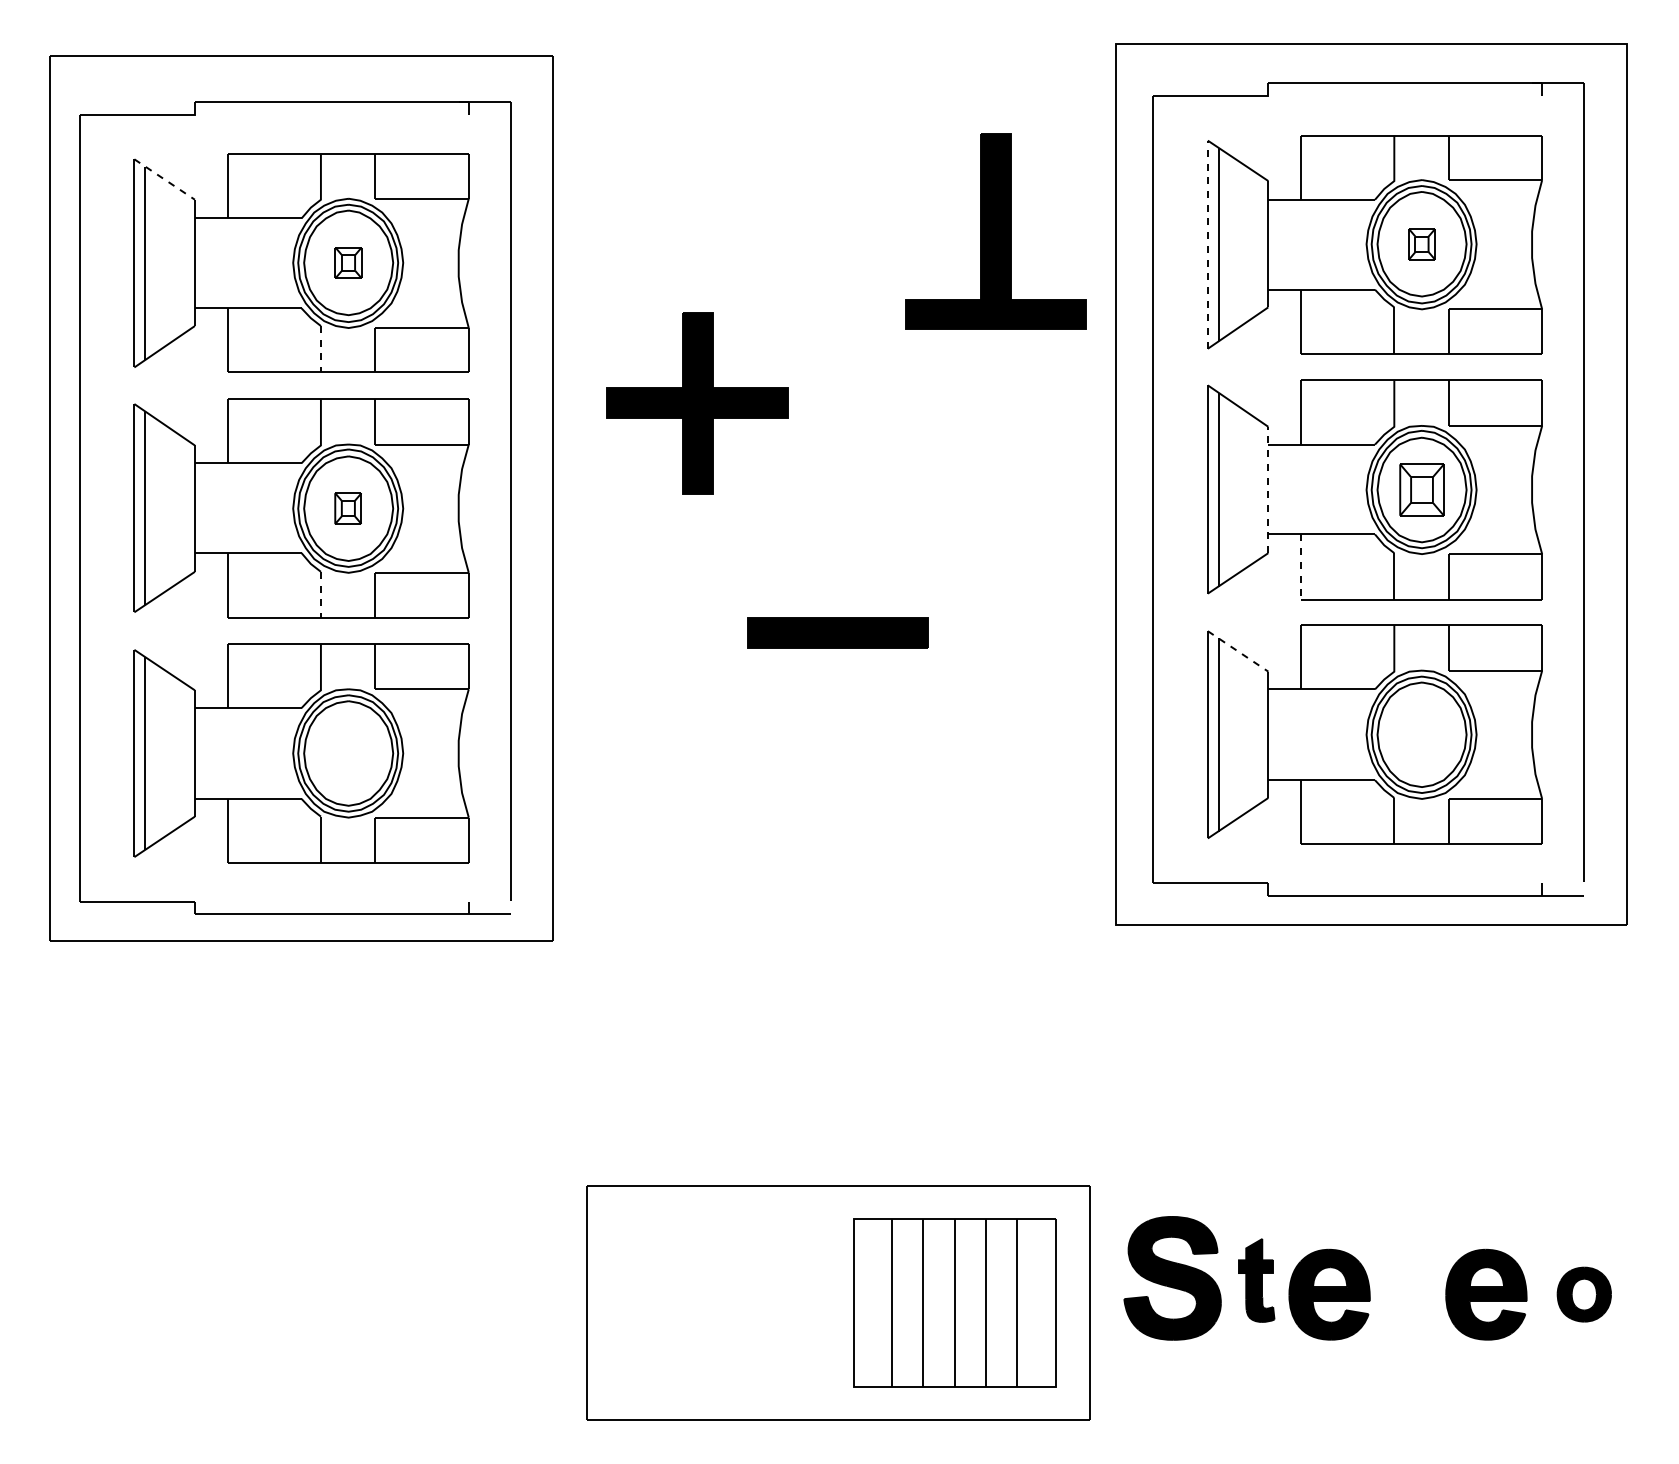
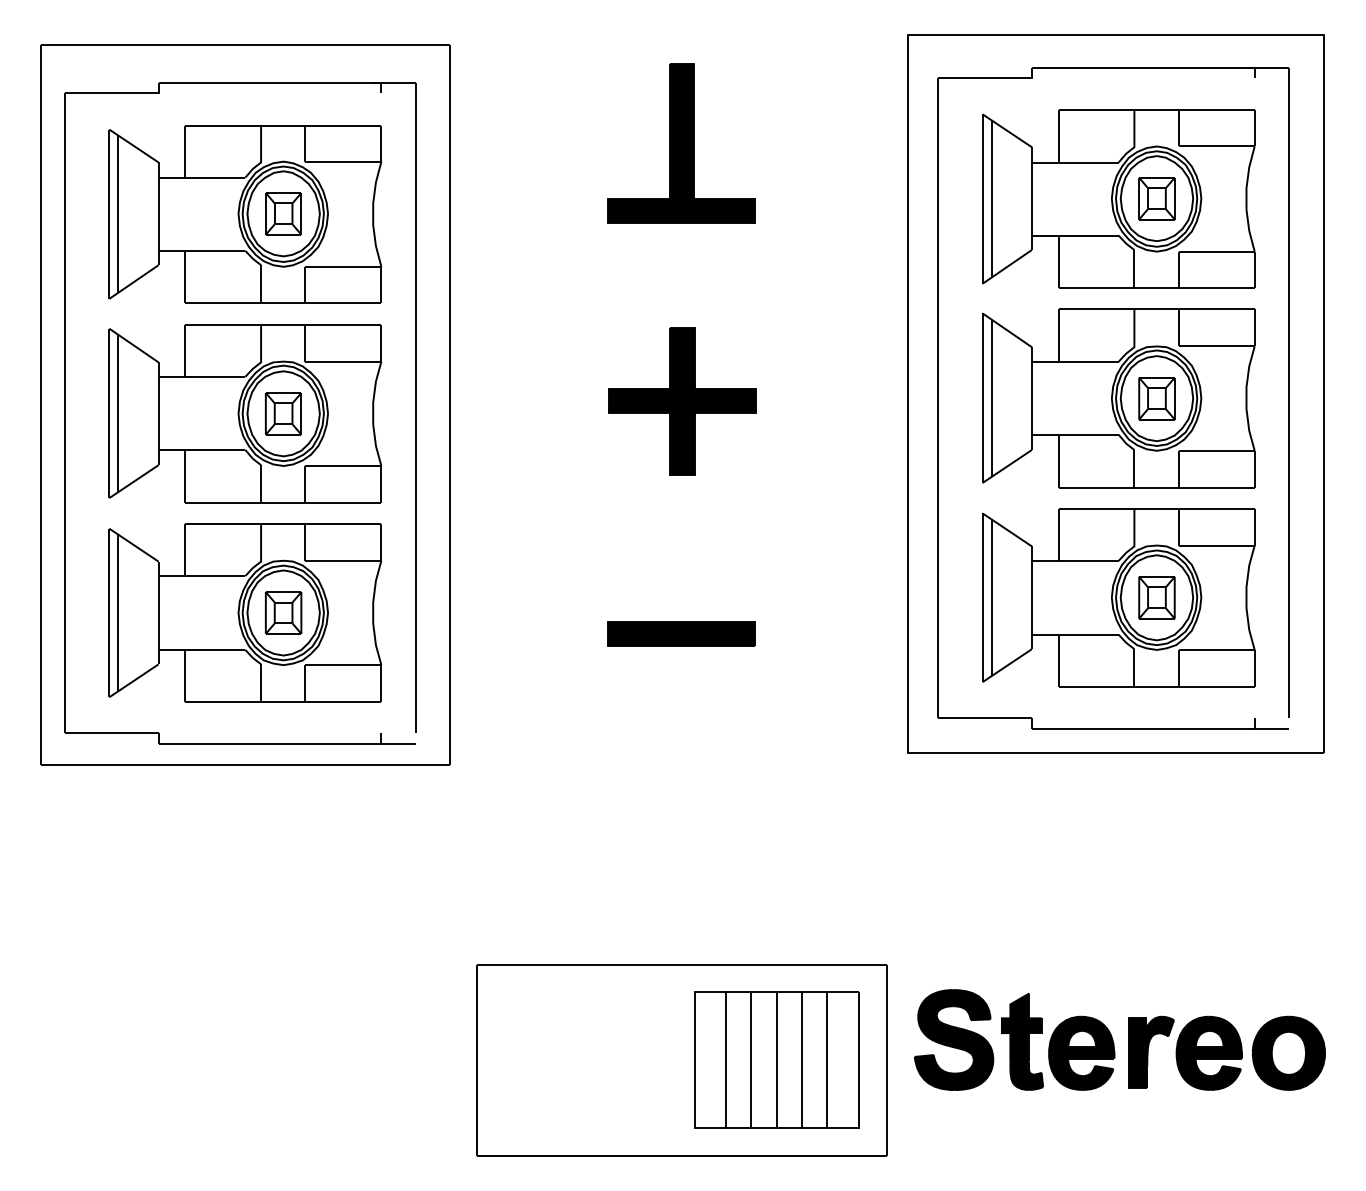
line: (165, 179) -> (134, 145), dashed -> solid
part: (995, 231) -> (681, 143), moved
line: (1207, 244) -> (982, 198), dashed -> solid
part: (1421, 244) -> (1156, 198), size x1.67
part: (348, 262) -> (283, 213), size x1.67
line: (320, 349) -> (260, 284), dashed -> solid
part: (697, 403) -> (682, 401), moved
line: (1268, 489) -> (1032, 398), dashed -> solid
part: (347, 508) -> (282, 413), size x1.67
line: (1301, 567) -> (1058, 461), dashed -> solid
line: (320, 595) -> (260, 484), dashed -> solid
part: (837, 632) -> (681, 633), moved
line: (1238, 651) -> (1007, 530), dashed -> solid
part: (1421, 734) -> (1156, 597), added
part: (348, 753) -> (283, 612), added
part: (1256, 1280) -> (1022, 1041), size x1.43
part: (1414, 1293) -> (1150, 1052), added
part: (1584, 1294) -> (1289, 1053), size x1.67

